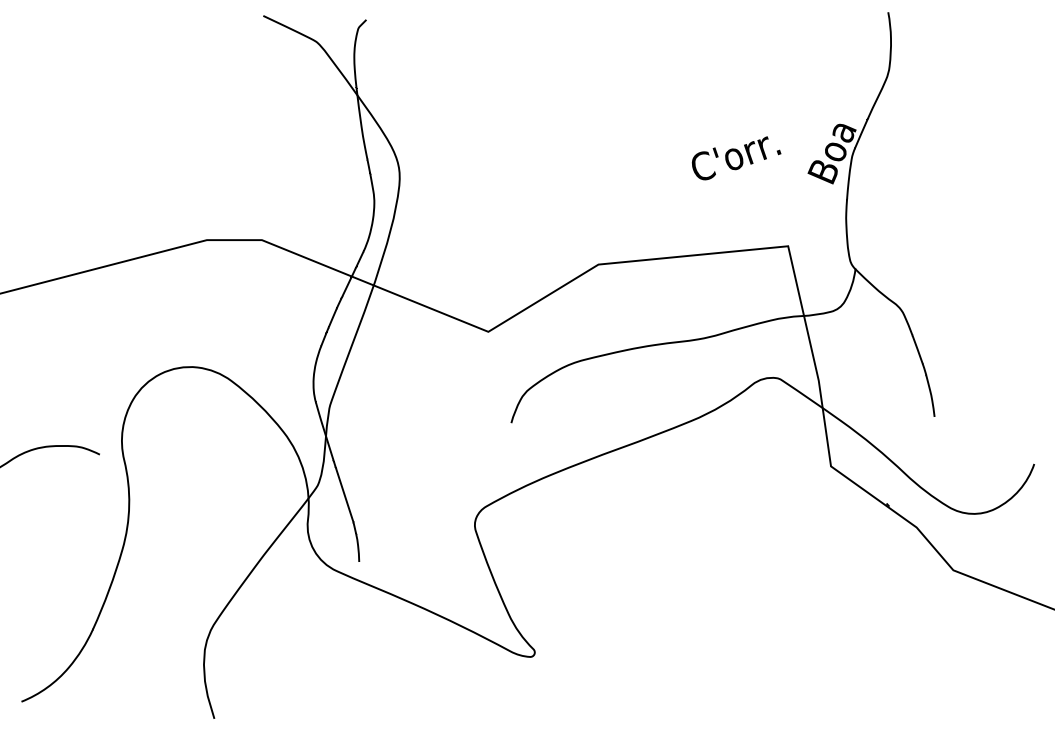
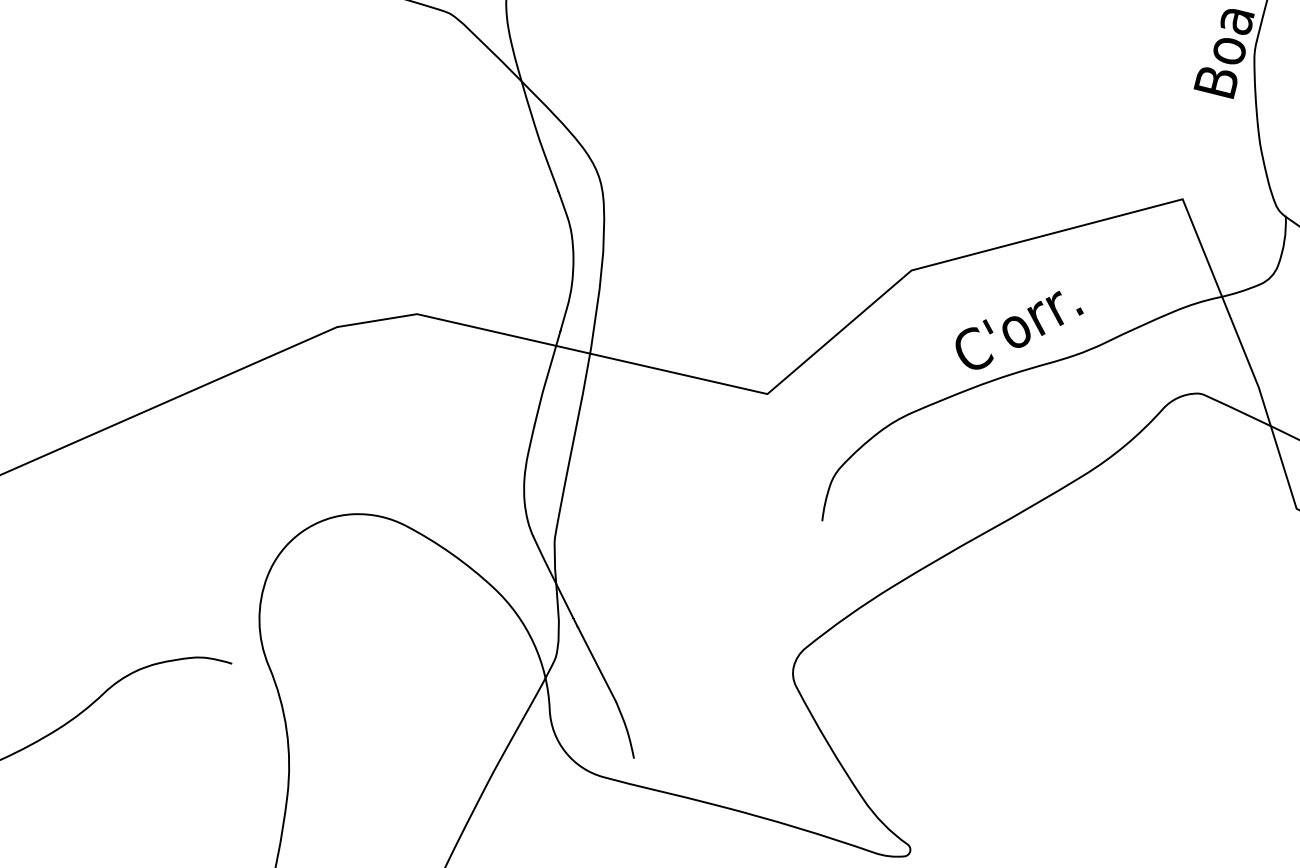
text: (736, 158) -> (1019, 330), moved

